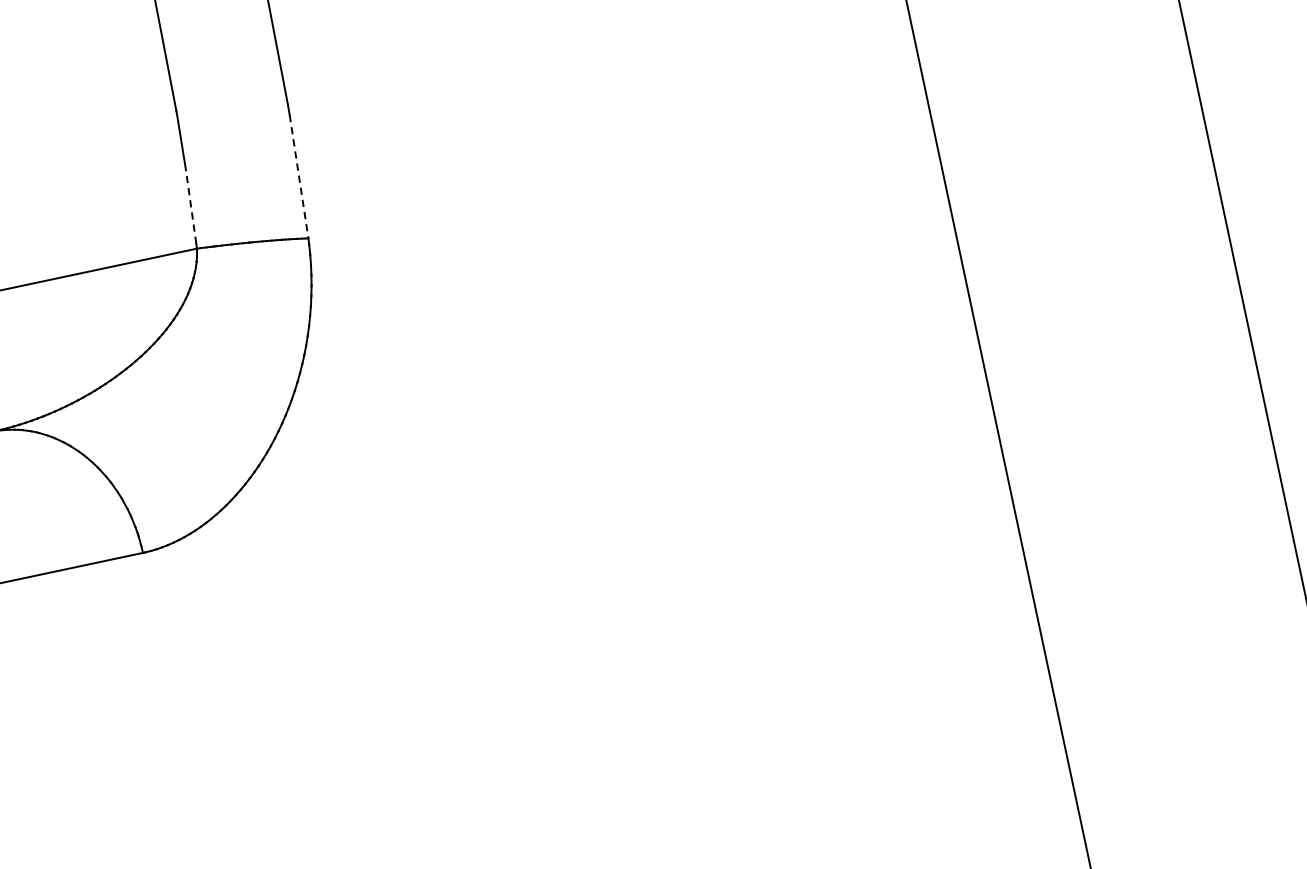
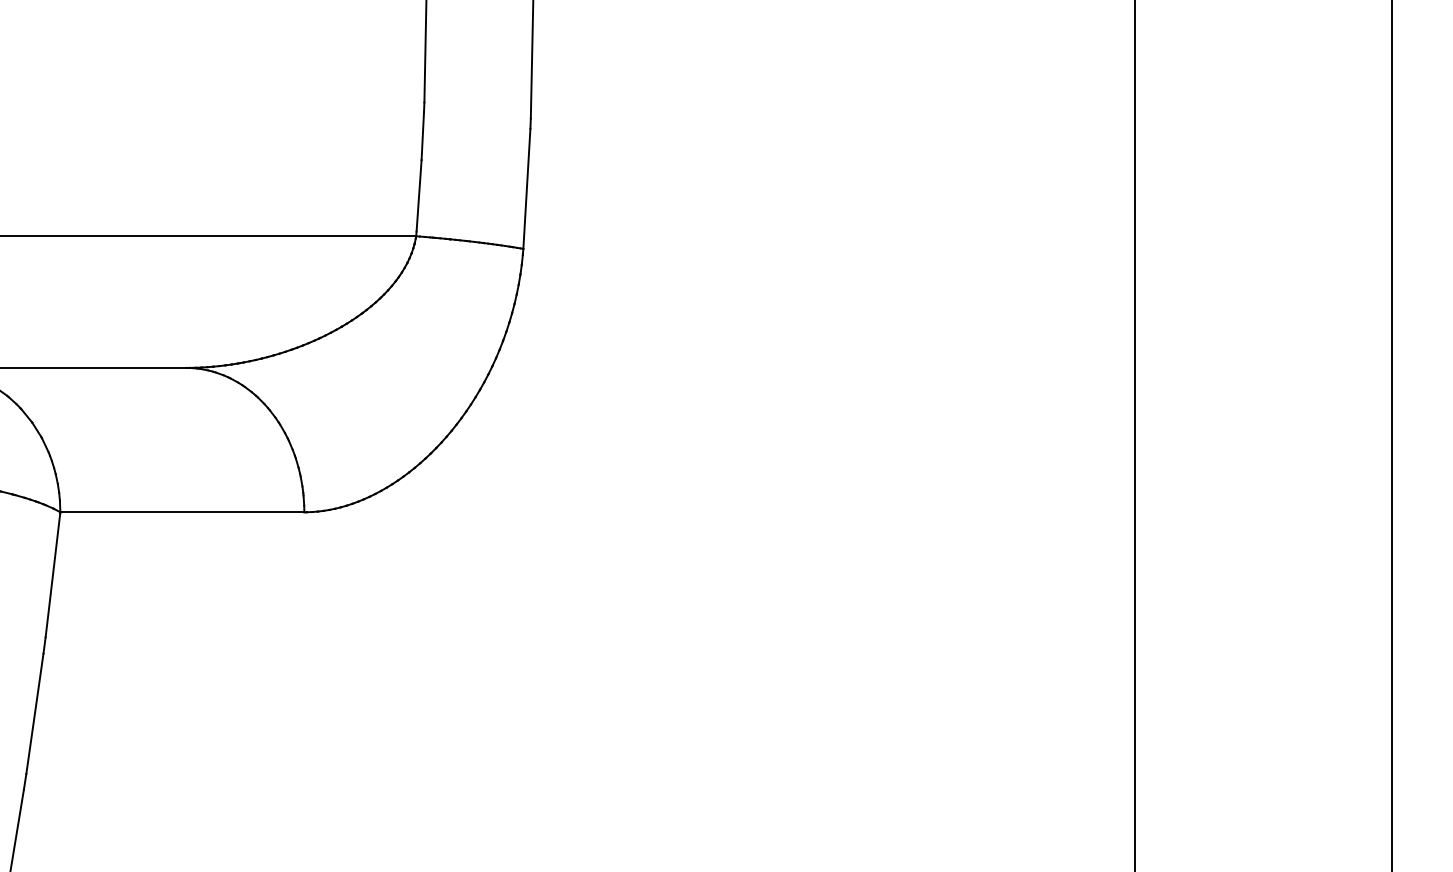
line: (298, 177) -> (526, 189), dashed -> solid
line: (191, 206) -> (419, 195), dashed -> solid

